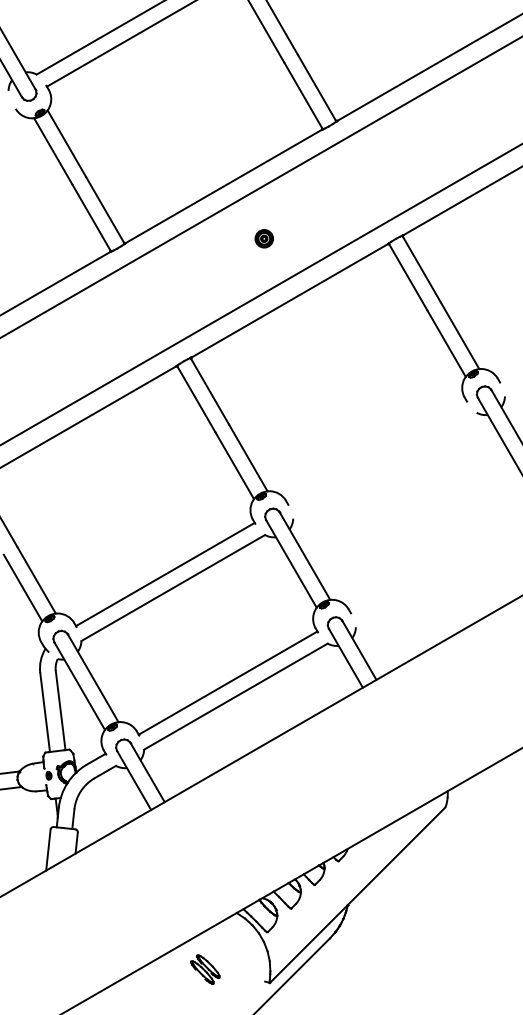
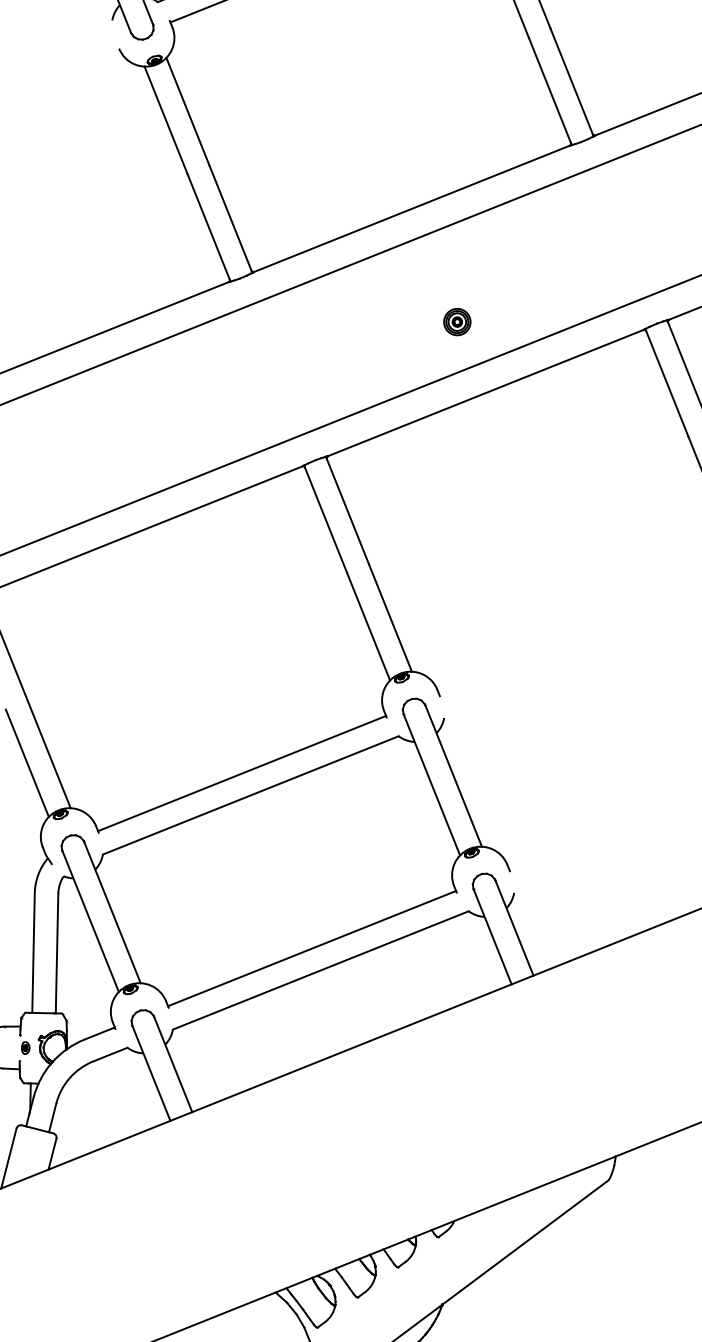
part: (263, 238) -> (456, 321), moved

